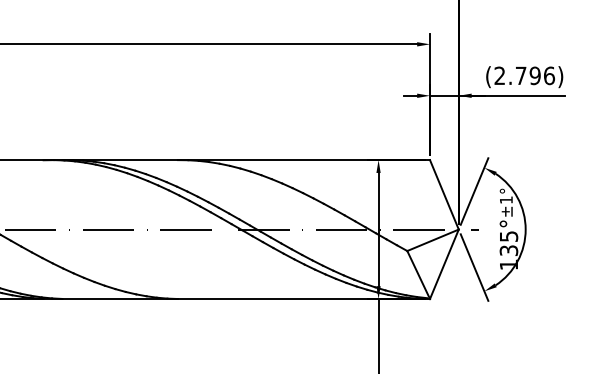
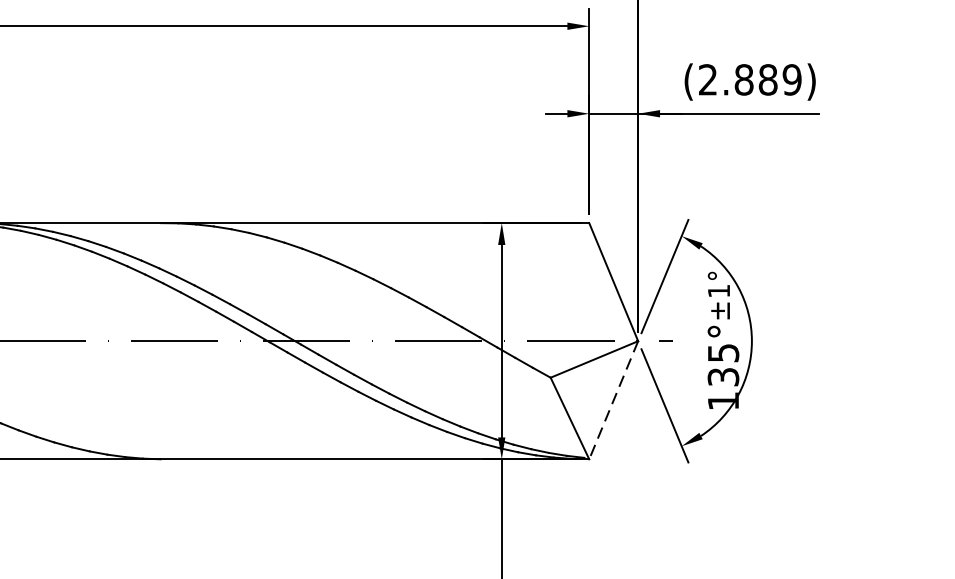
text: (535, 75) -> (768, 79), (2.796) -> (2.889)
line: (444, 264) -> (613, 400), solid -> dashed

